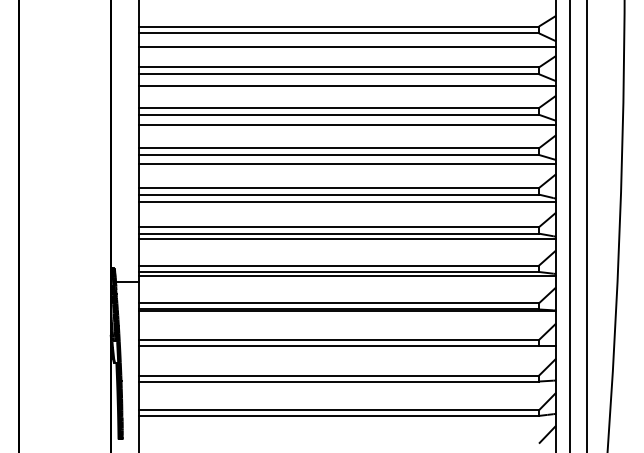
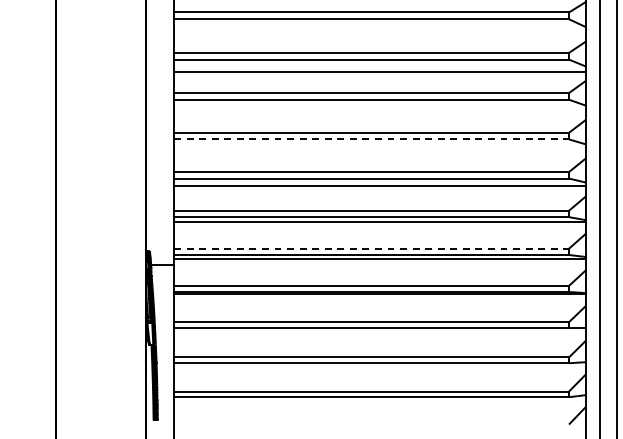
line: (347, 47) -> (379, 33), removed
line: (347, 125) -> (379, 110), removed
line: (339, 154) -> (371, 138), solid -> dashed
line: (347, 163) -> (379, 147), removed
line: (339, 265) -> (371, 248), solid -> dashed

